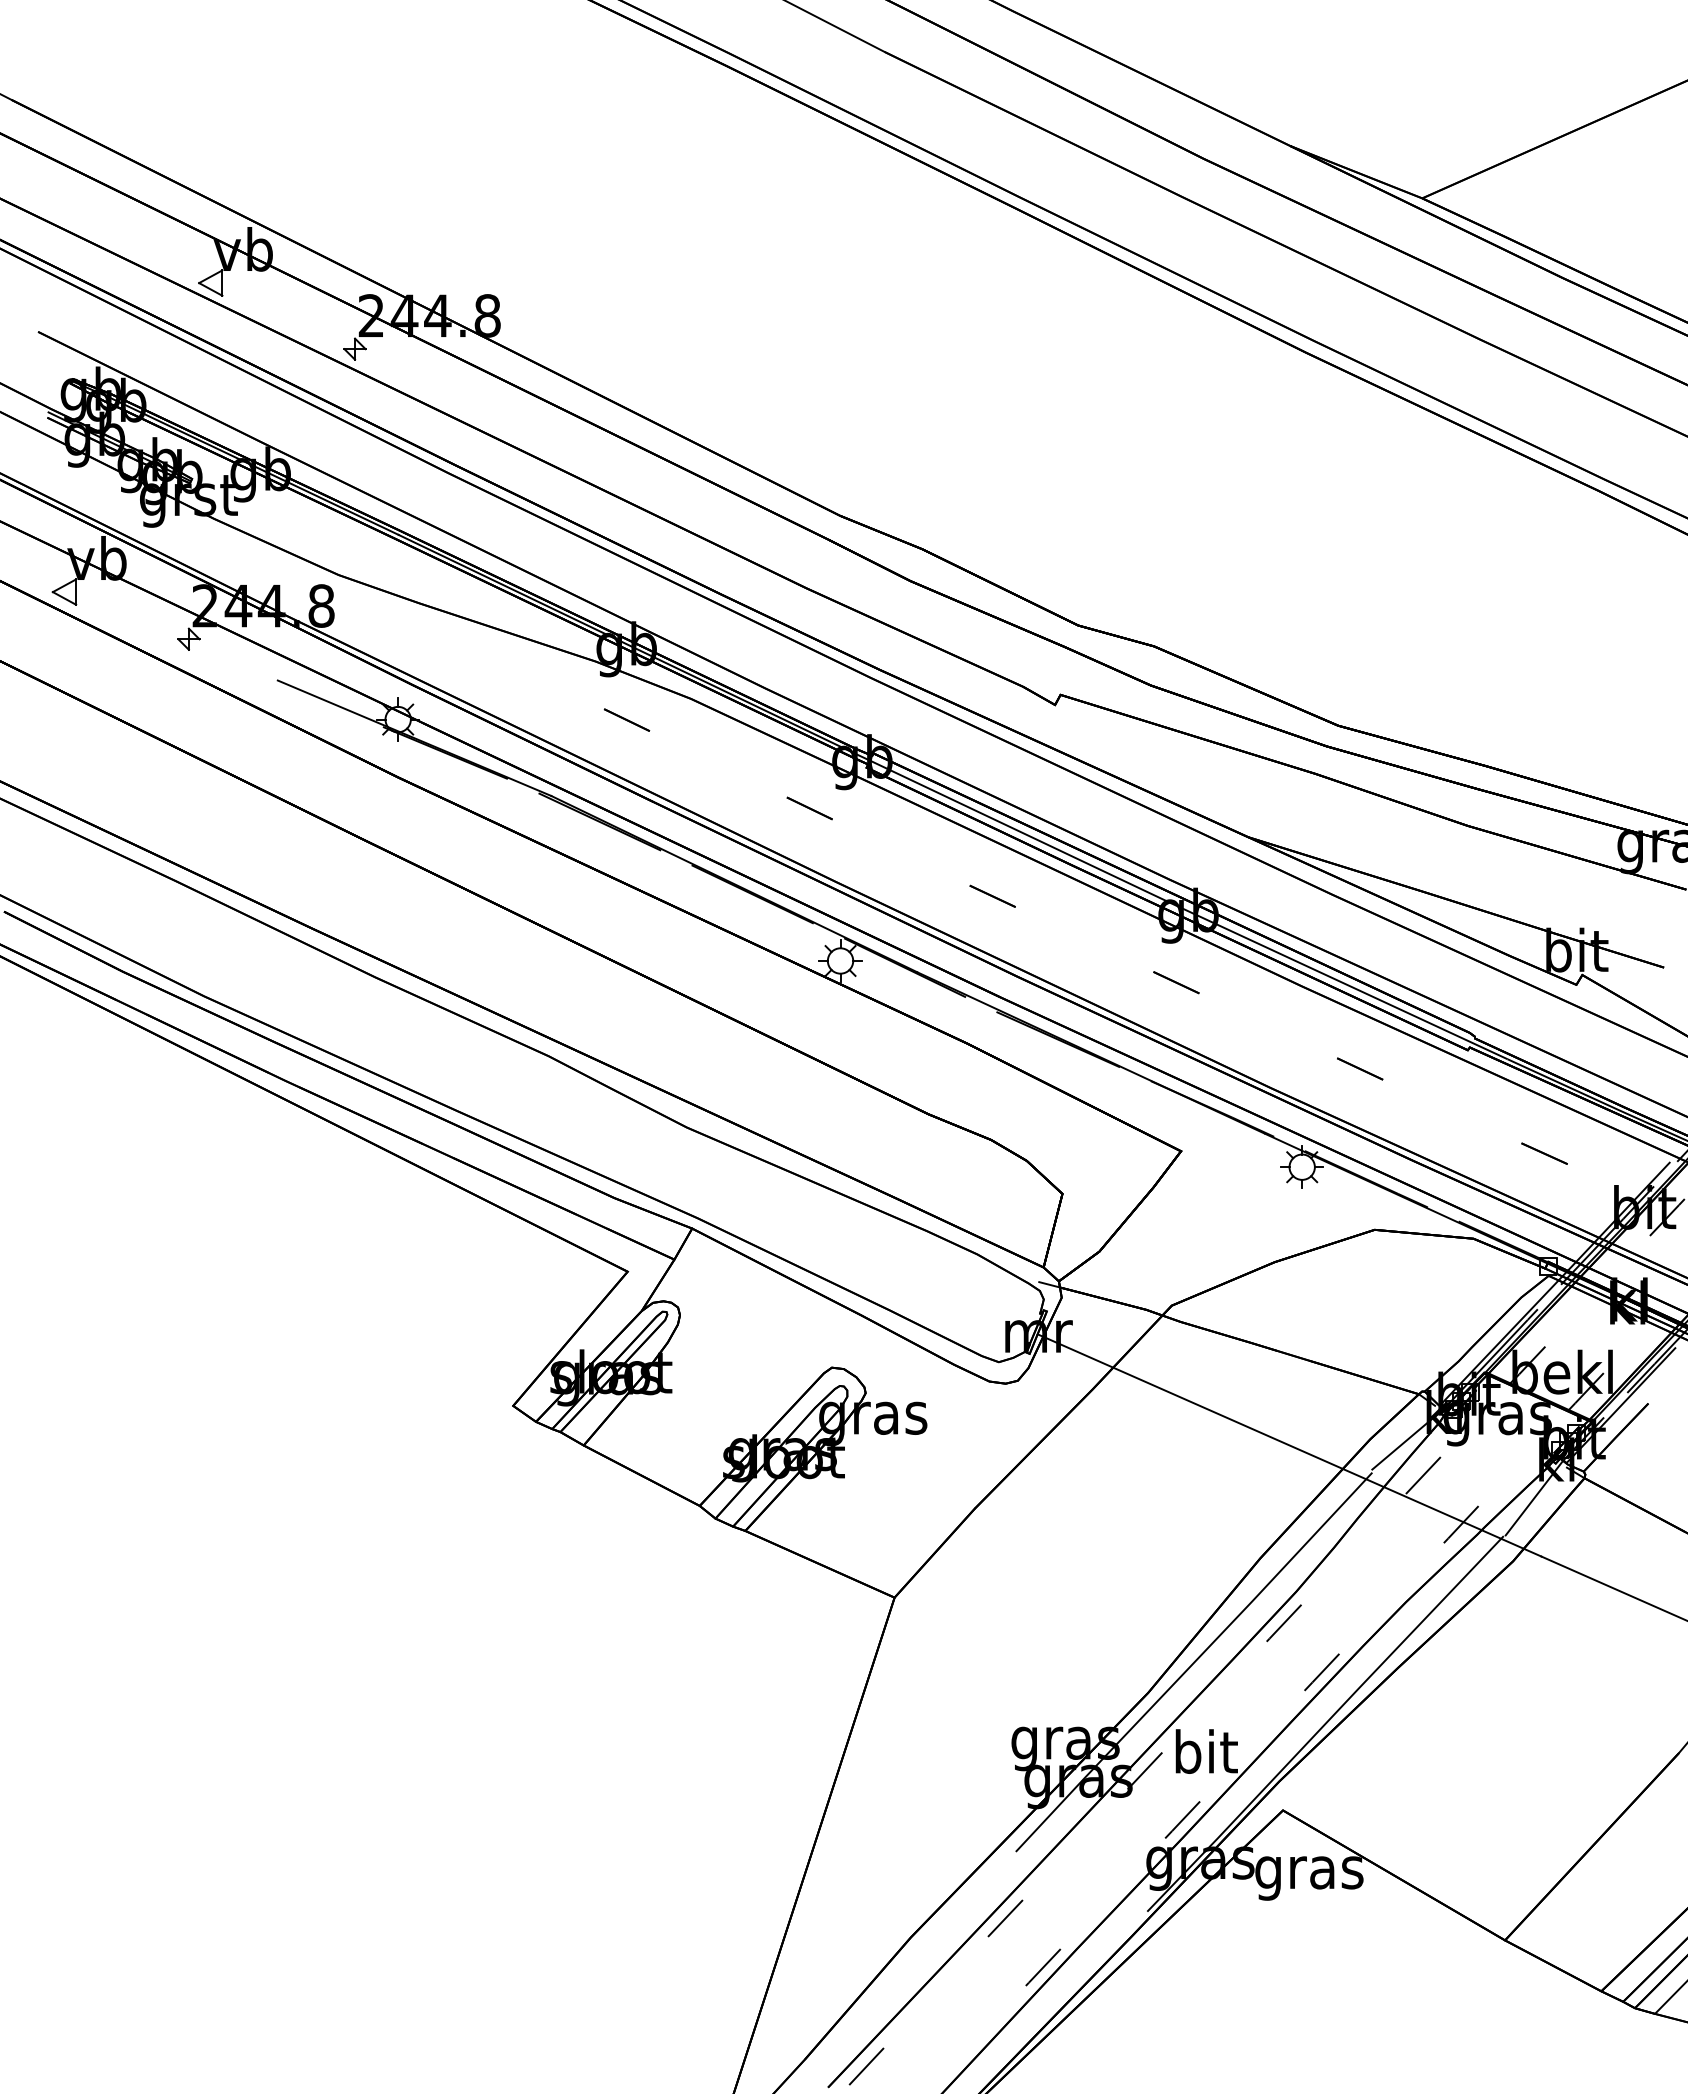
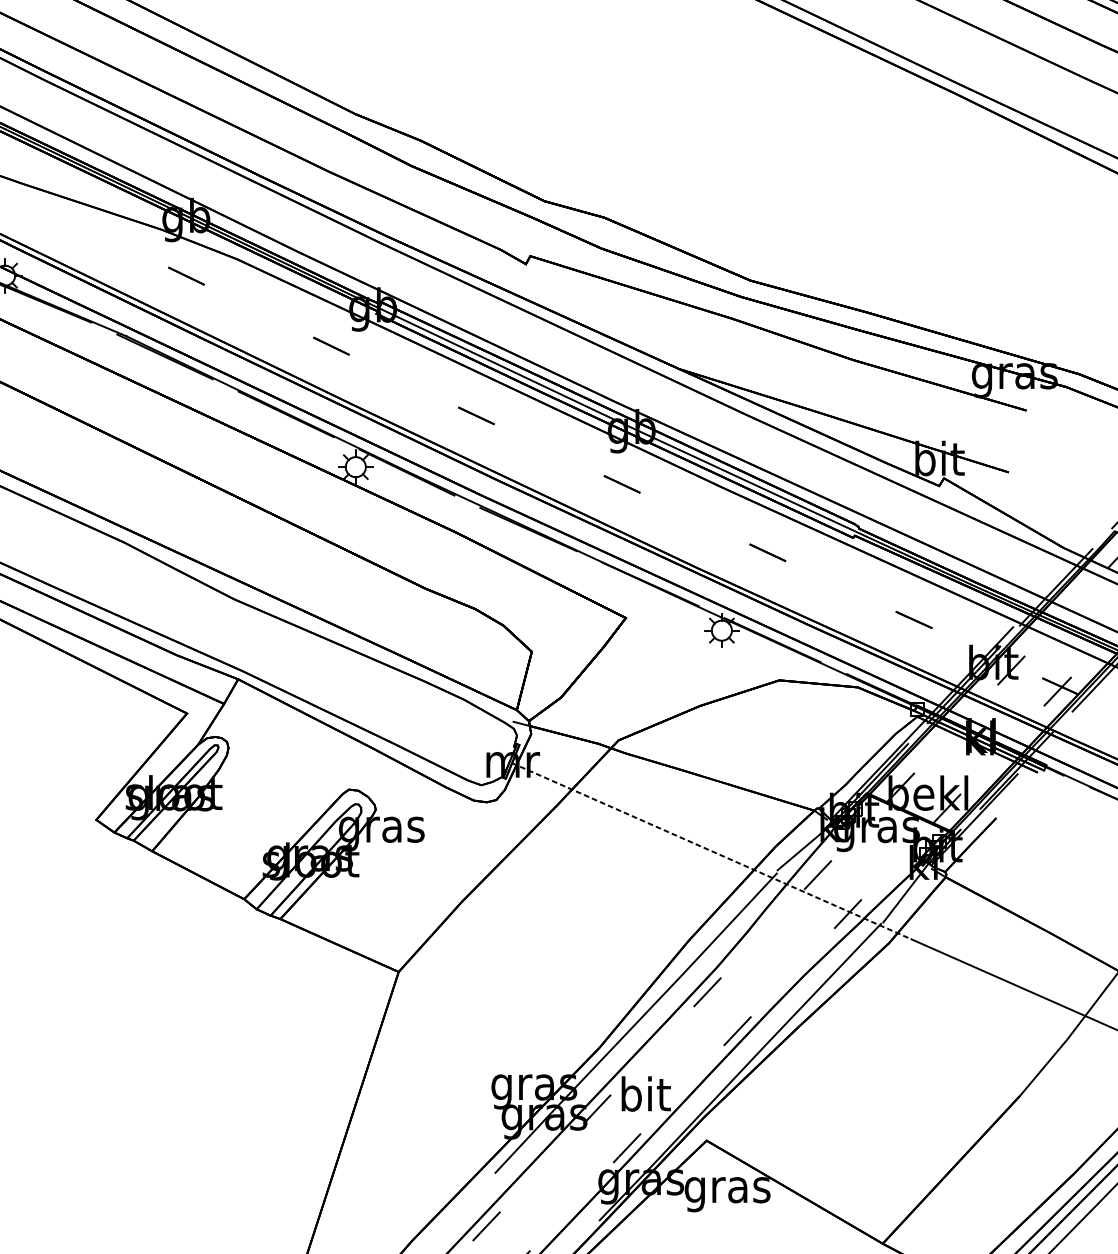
line: (1290, 1445) -> (712, 851), solid -> dashed

